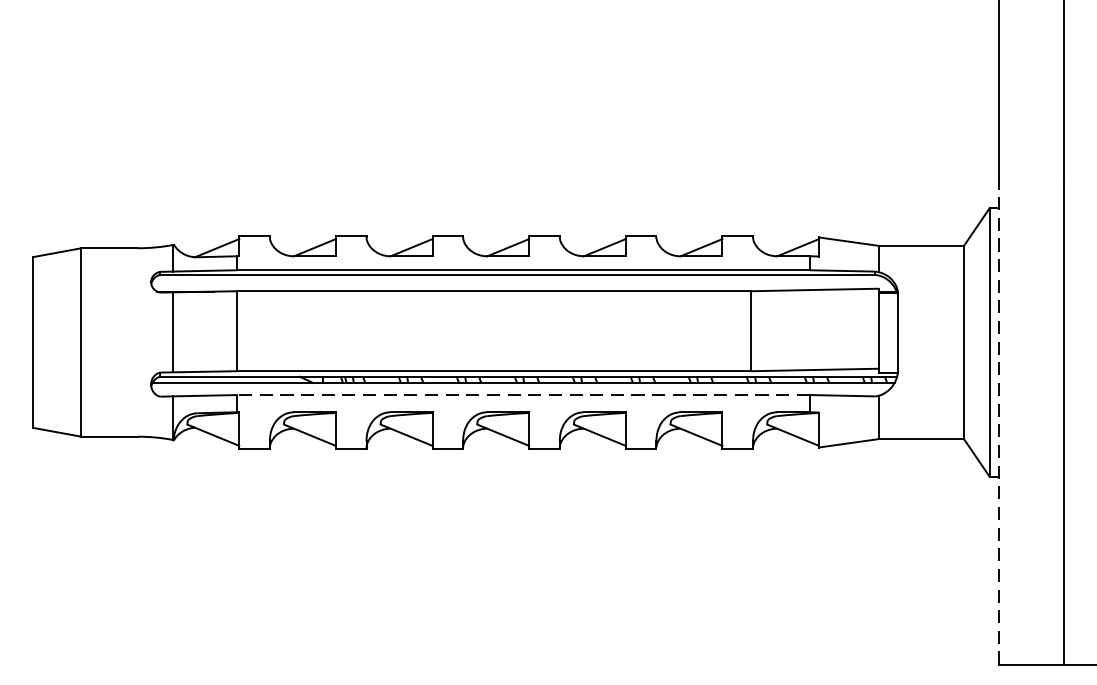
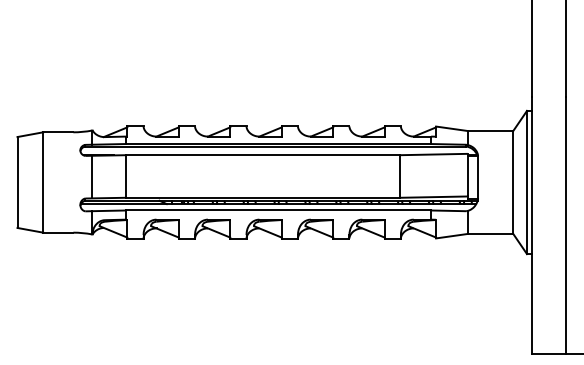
line: (523, 395) -> (278, 210), dashed -> solid
line: (1000, 423) -> (532, 225), dashed -> solid

